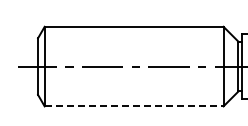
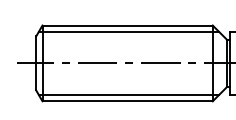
line: (135, 33) -> (128, 31), added
line: (135, 100) -> (128, 95), added
line: (134, 106) -> (127, 101), dashed -> solid

